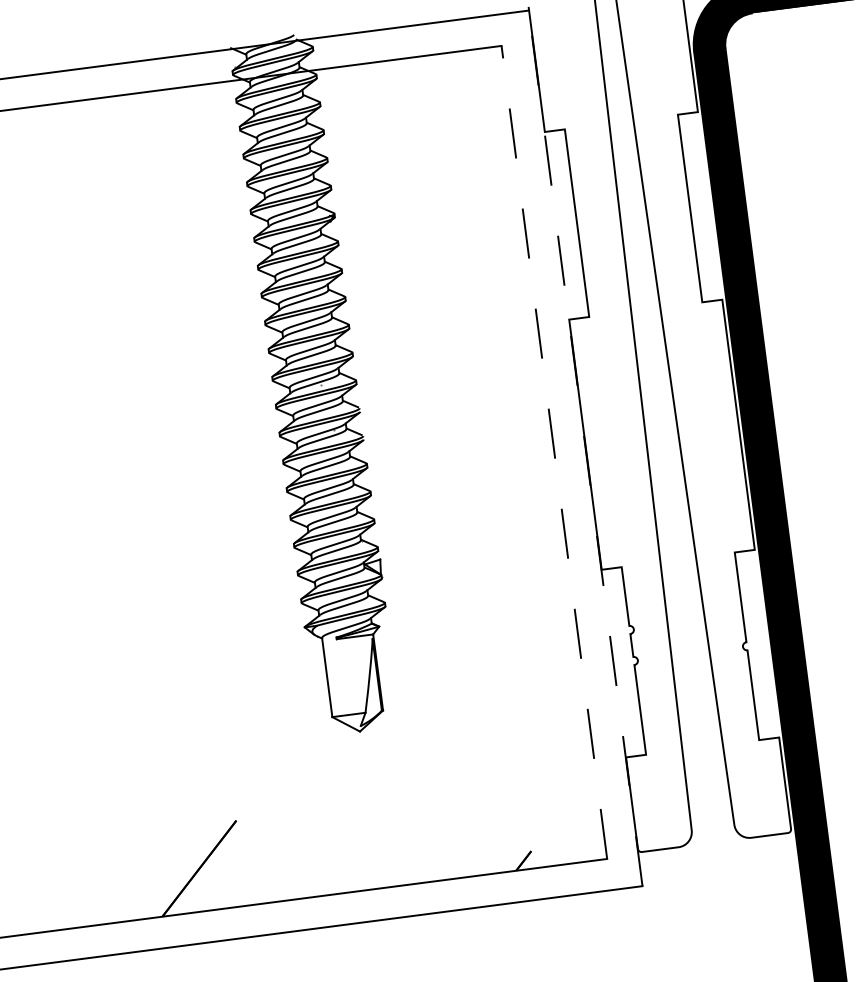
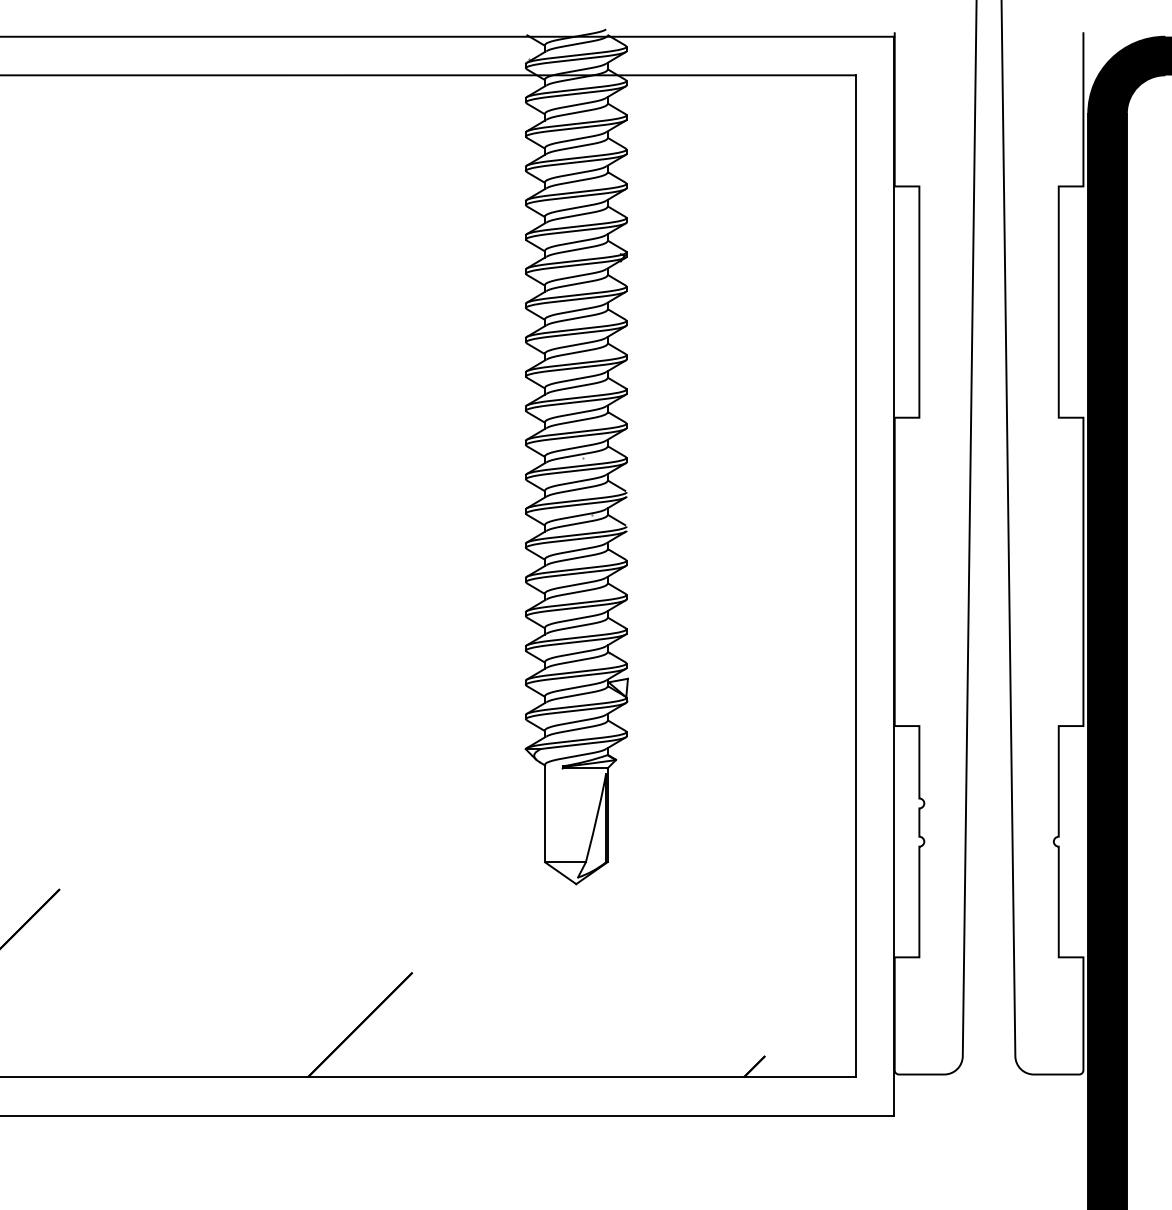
line: (585, 448) -> (894, 576), dashed -> solid
line: (554, 451) -> (855, 575), dashed -> solid

